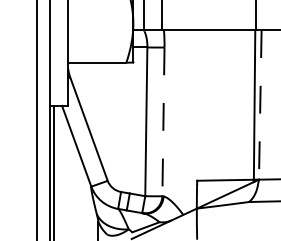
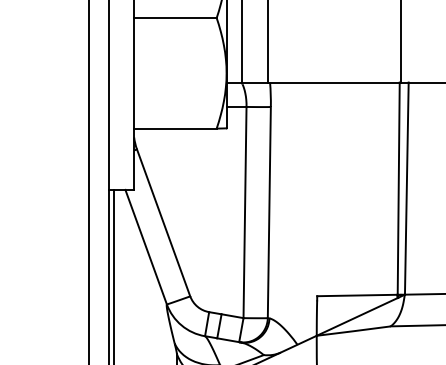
line: (260, 105) -> (406, 189), dashed -> solid
line: (163, 121) -> (269, 212), dashed -> solid

